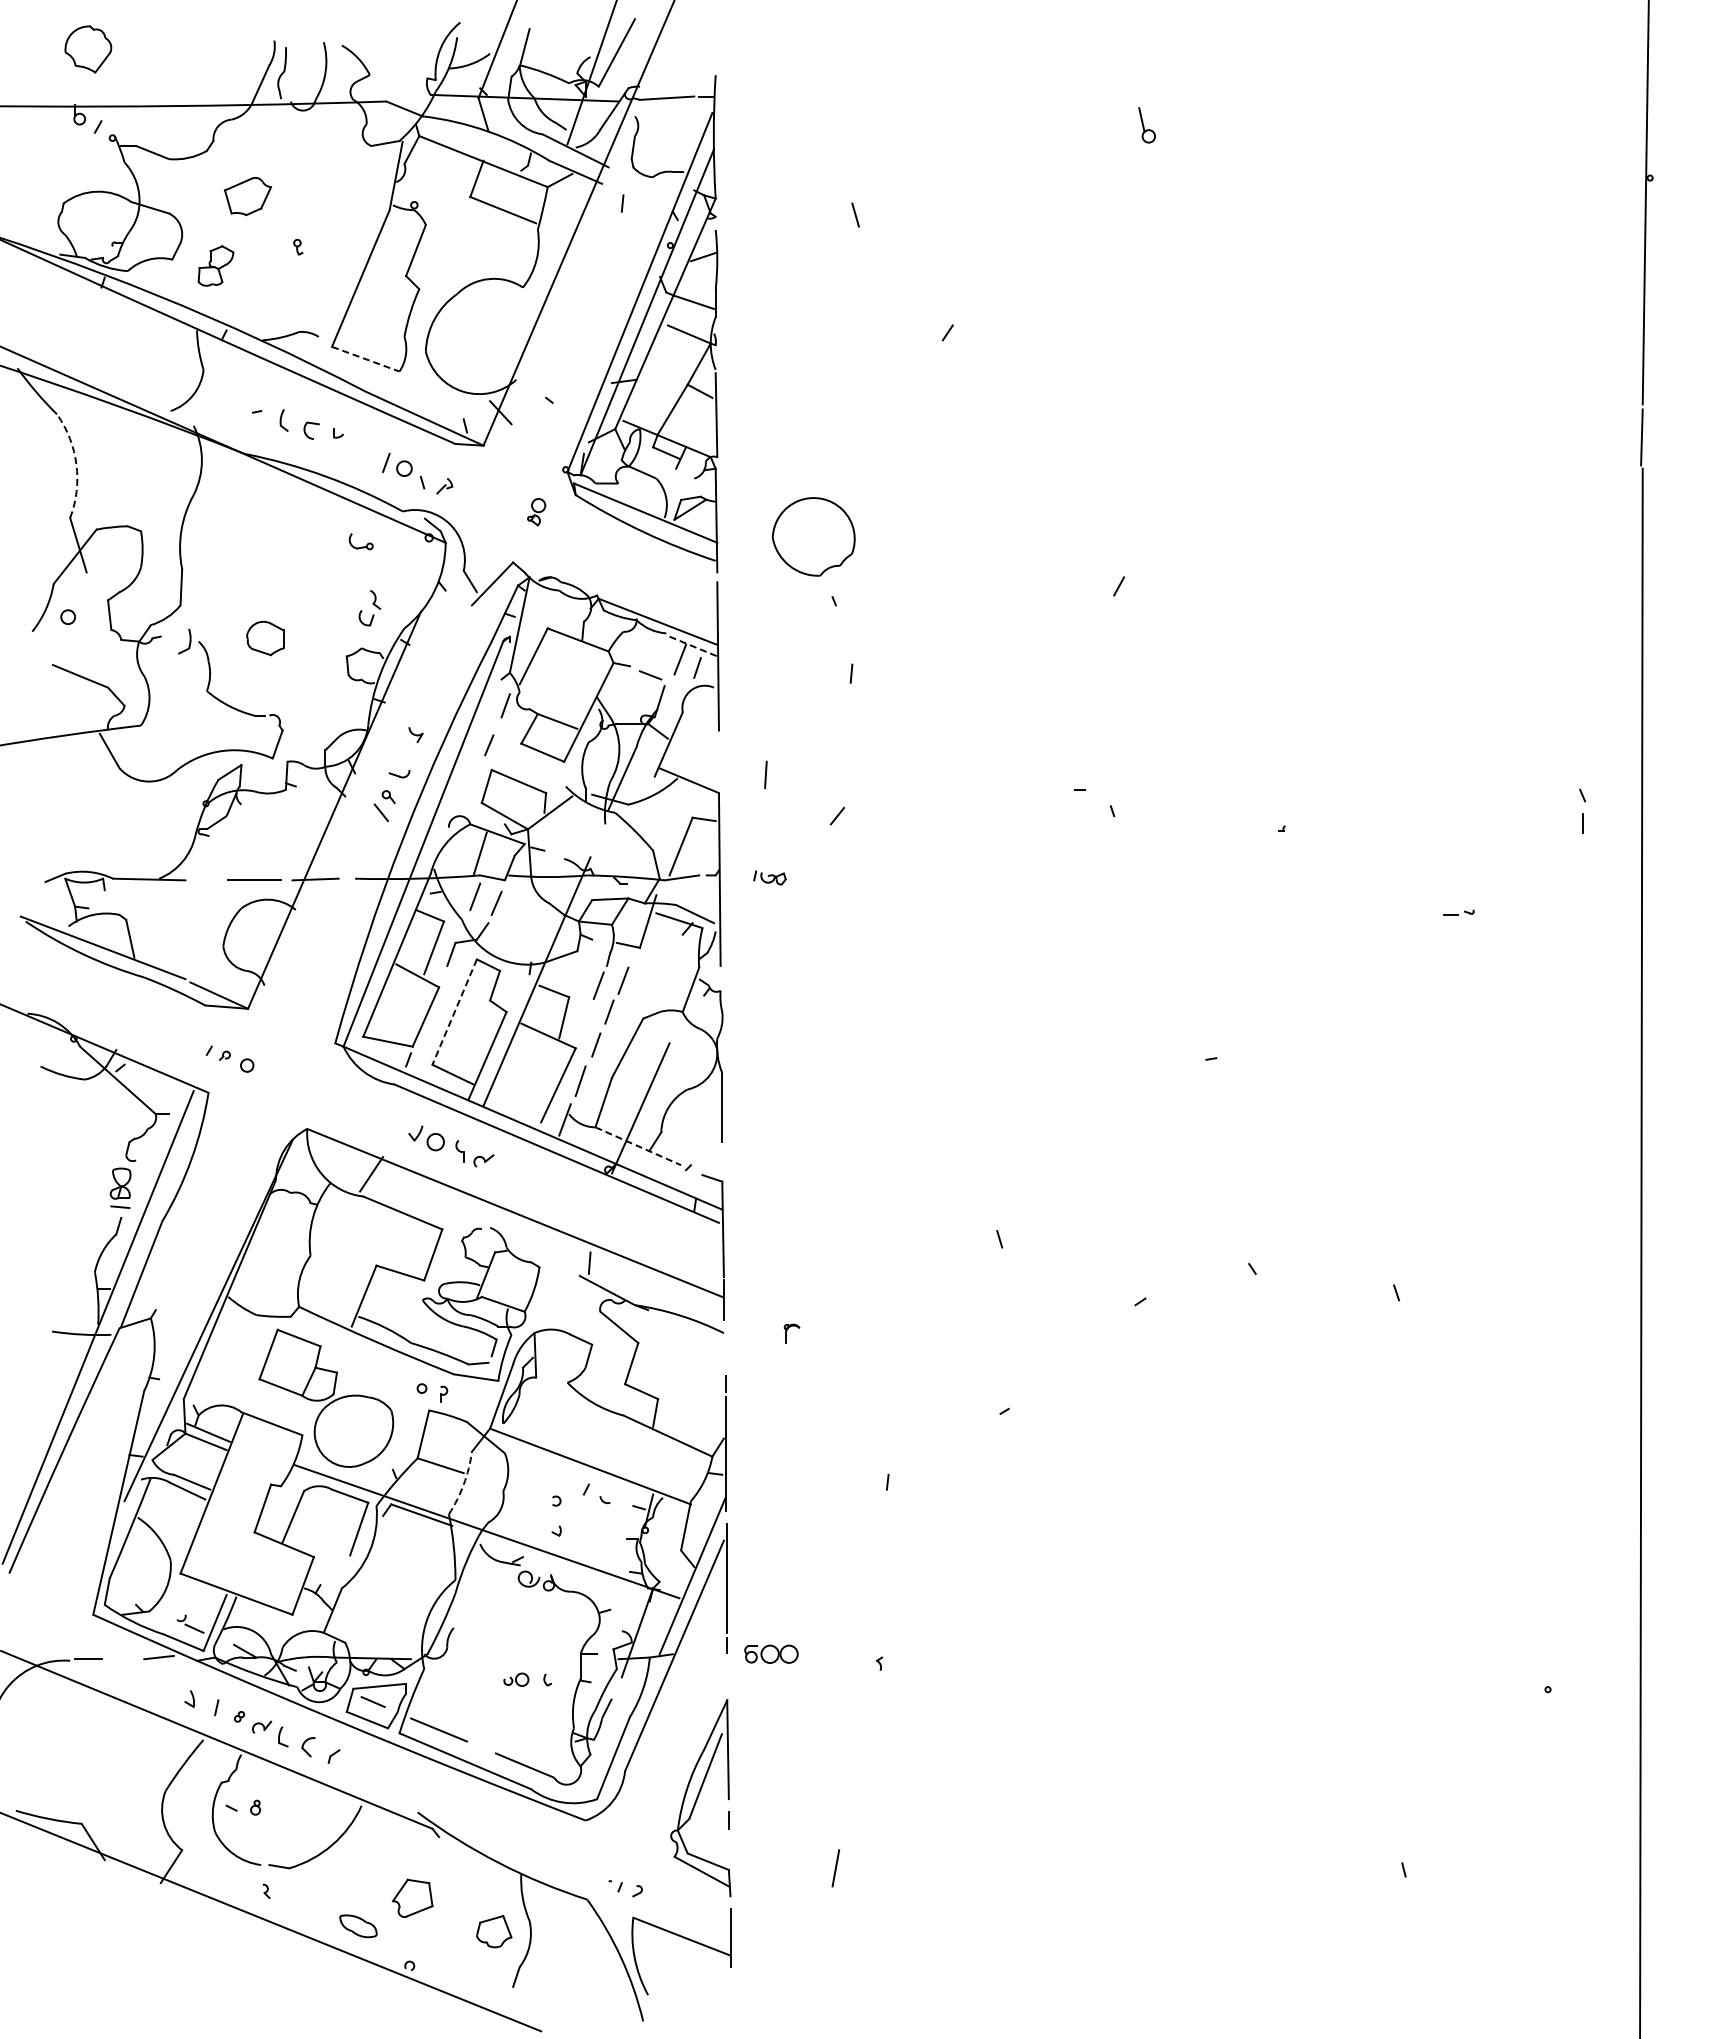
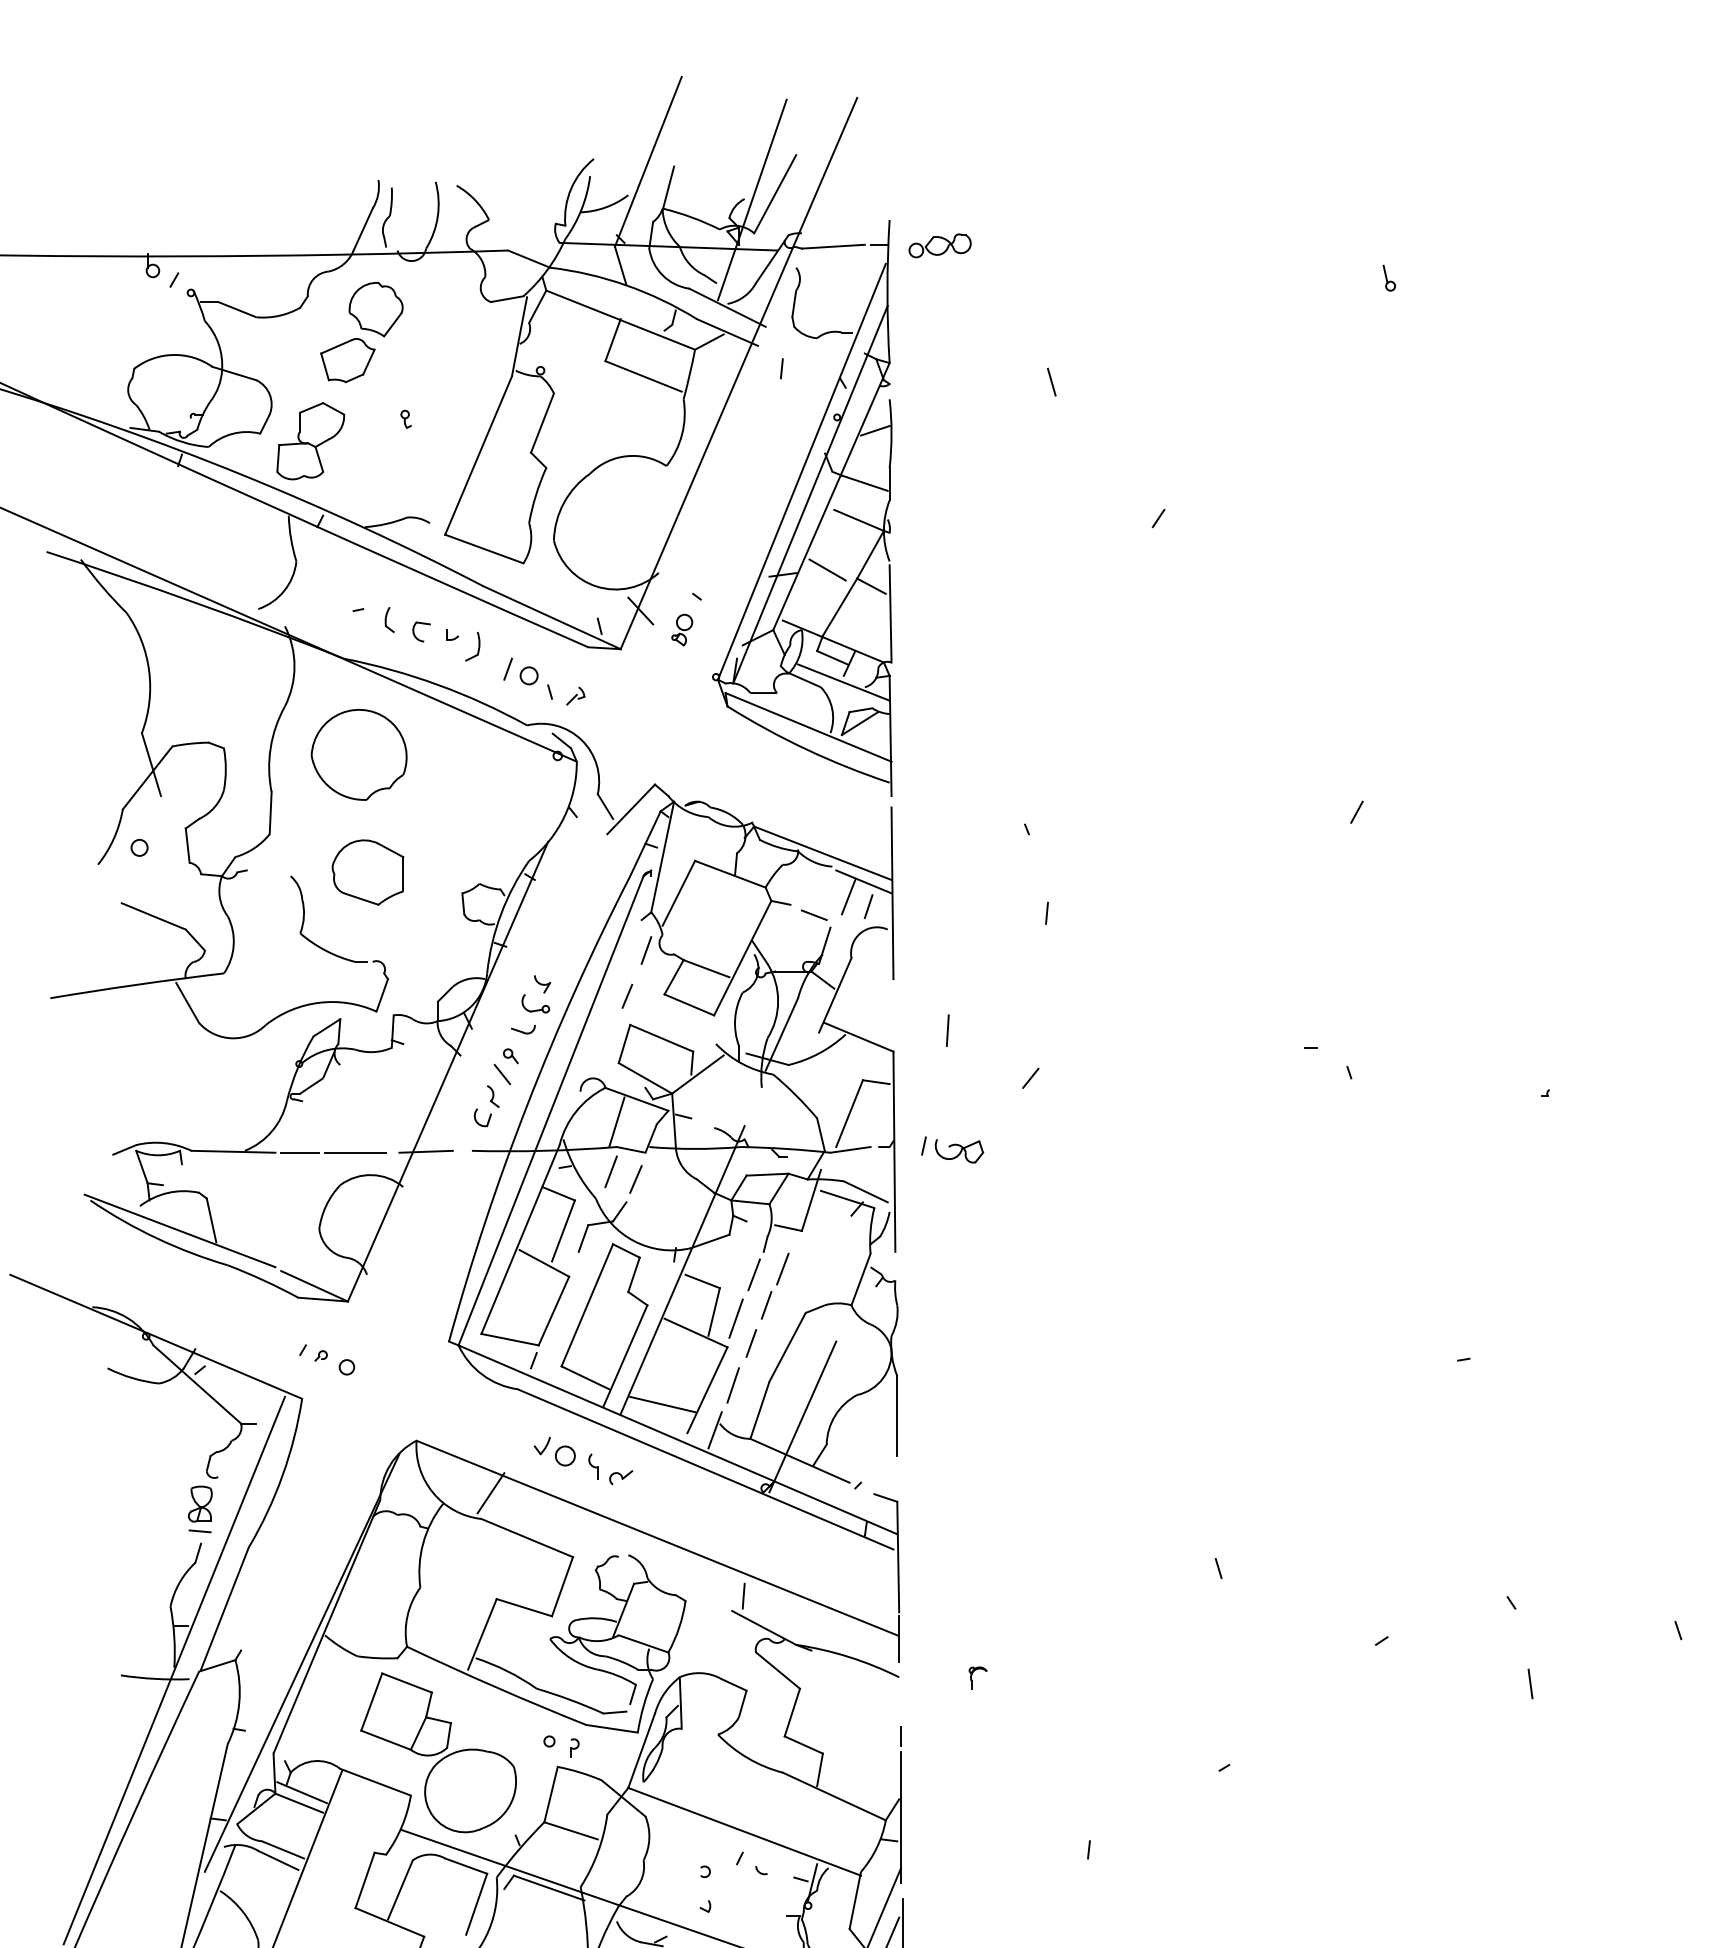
part: (88, 49) -> (376, 309), moved
part: (758, 97) -> (939, 245), added
part: (1146, 125) -> (1388, 278), size x0.62
part: (215, 265) -> (310, 440), size x1.67
line: (365, 359) -> (483, 549), dashed -> solid
line: (661, 377) -> (826, 570), added
arc: (76, 464) -> (149, 671), dashed -> solid
line: (675, 474) -> (843, 682), added
part: (536, 512) -> (682, 630), moved
part: (813, 536) -> (358, 754), moved
part: (360, 541) -> (534, 1003), moved
part: (369, 608) -> (486, 1106), moved
part: (265, 638) -> (368, 872), size x1.67
part: (184, 641) -> (472, 646), moved
line: (693, 646) -> (863, 881), dashed -> solid
part: (769, 877) -> (951, 1149), size x1.67
line: (206, 880) -> (299, 1152), added
line: (454, 1012) -> (587, 1305), dashed -> solid
line: (582, 1023) -> (735, 1318), added
line: (519, 1097) -> (662, 1404), added
line: (638, 1146) -> (800, 1461), dashed -> solid
line: (1268, 1338) -> (1530, 1683), added
arc: (463, 1484) -> (597, 1852), dashed -> solid

